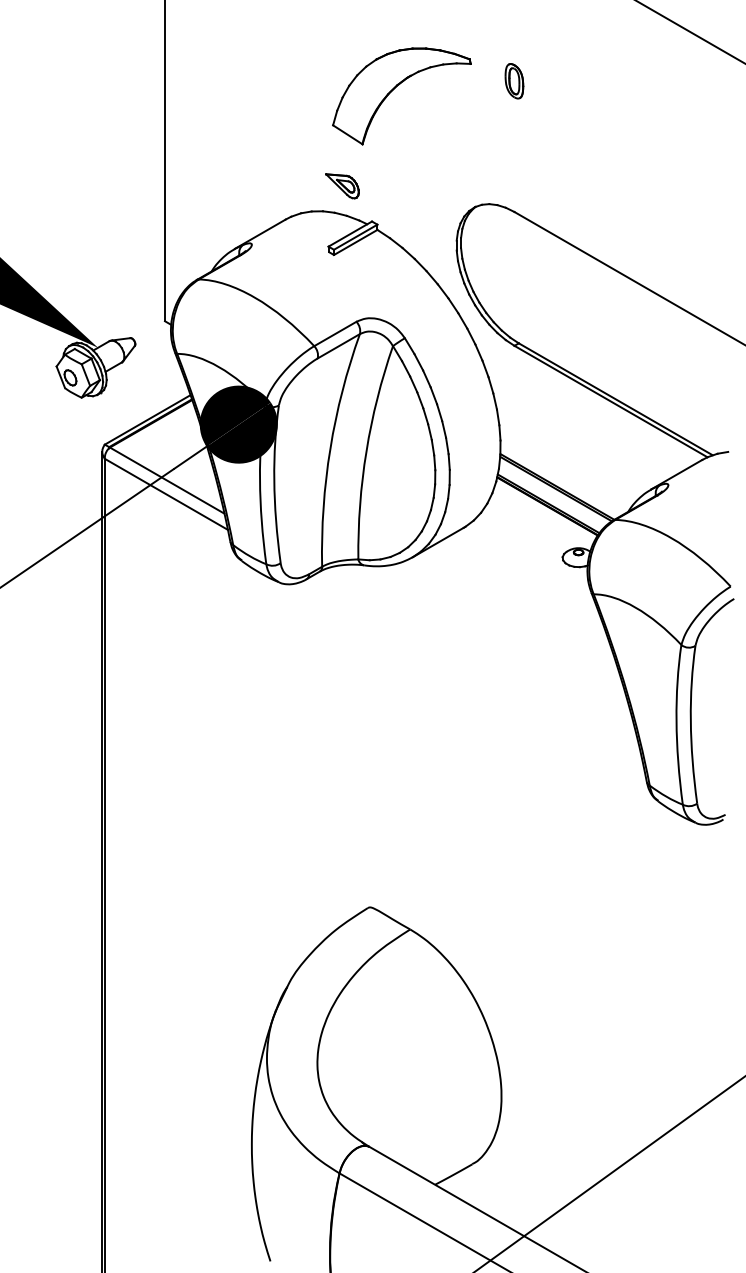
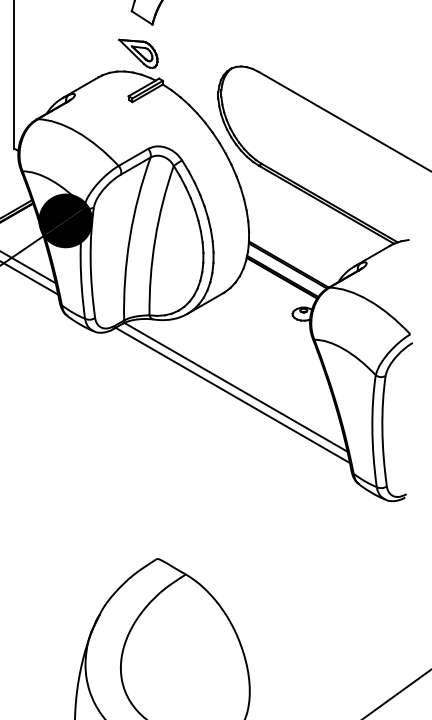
part: (342, 186) -> (138, 54), size x1.67
line: (481, 662) -> (235, 387), added
line: (477, 673) -> (232, 395), added

